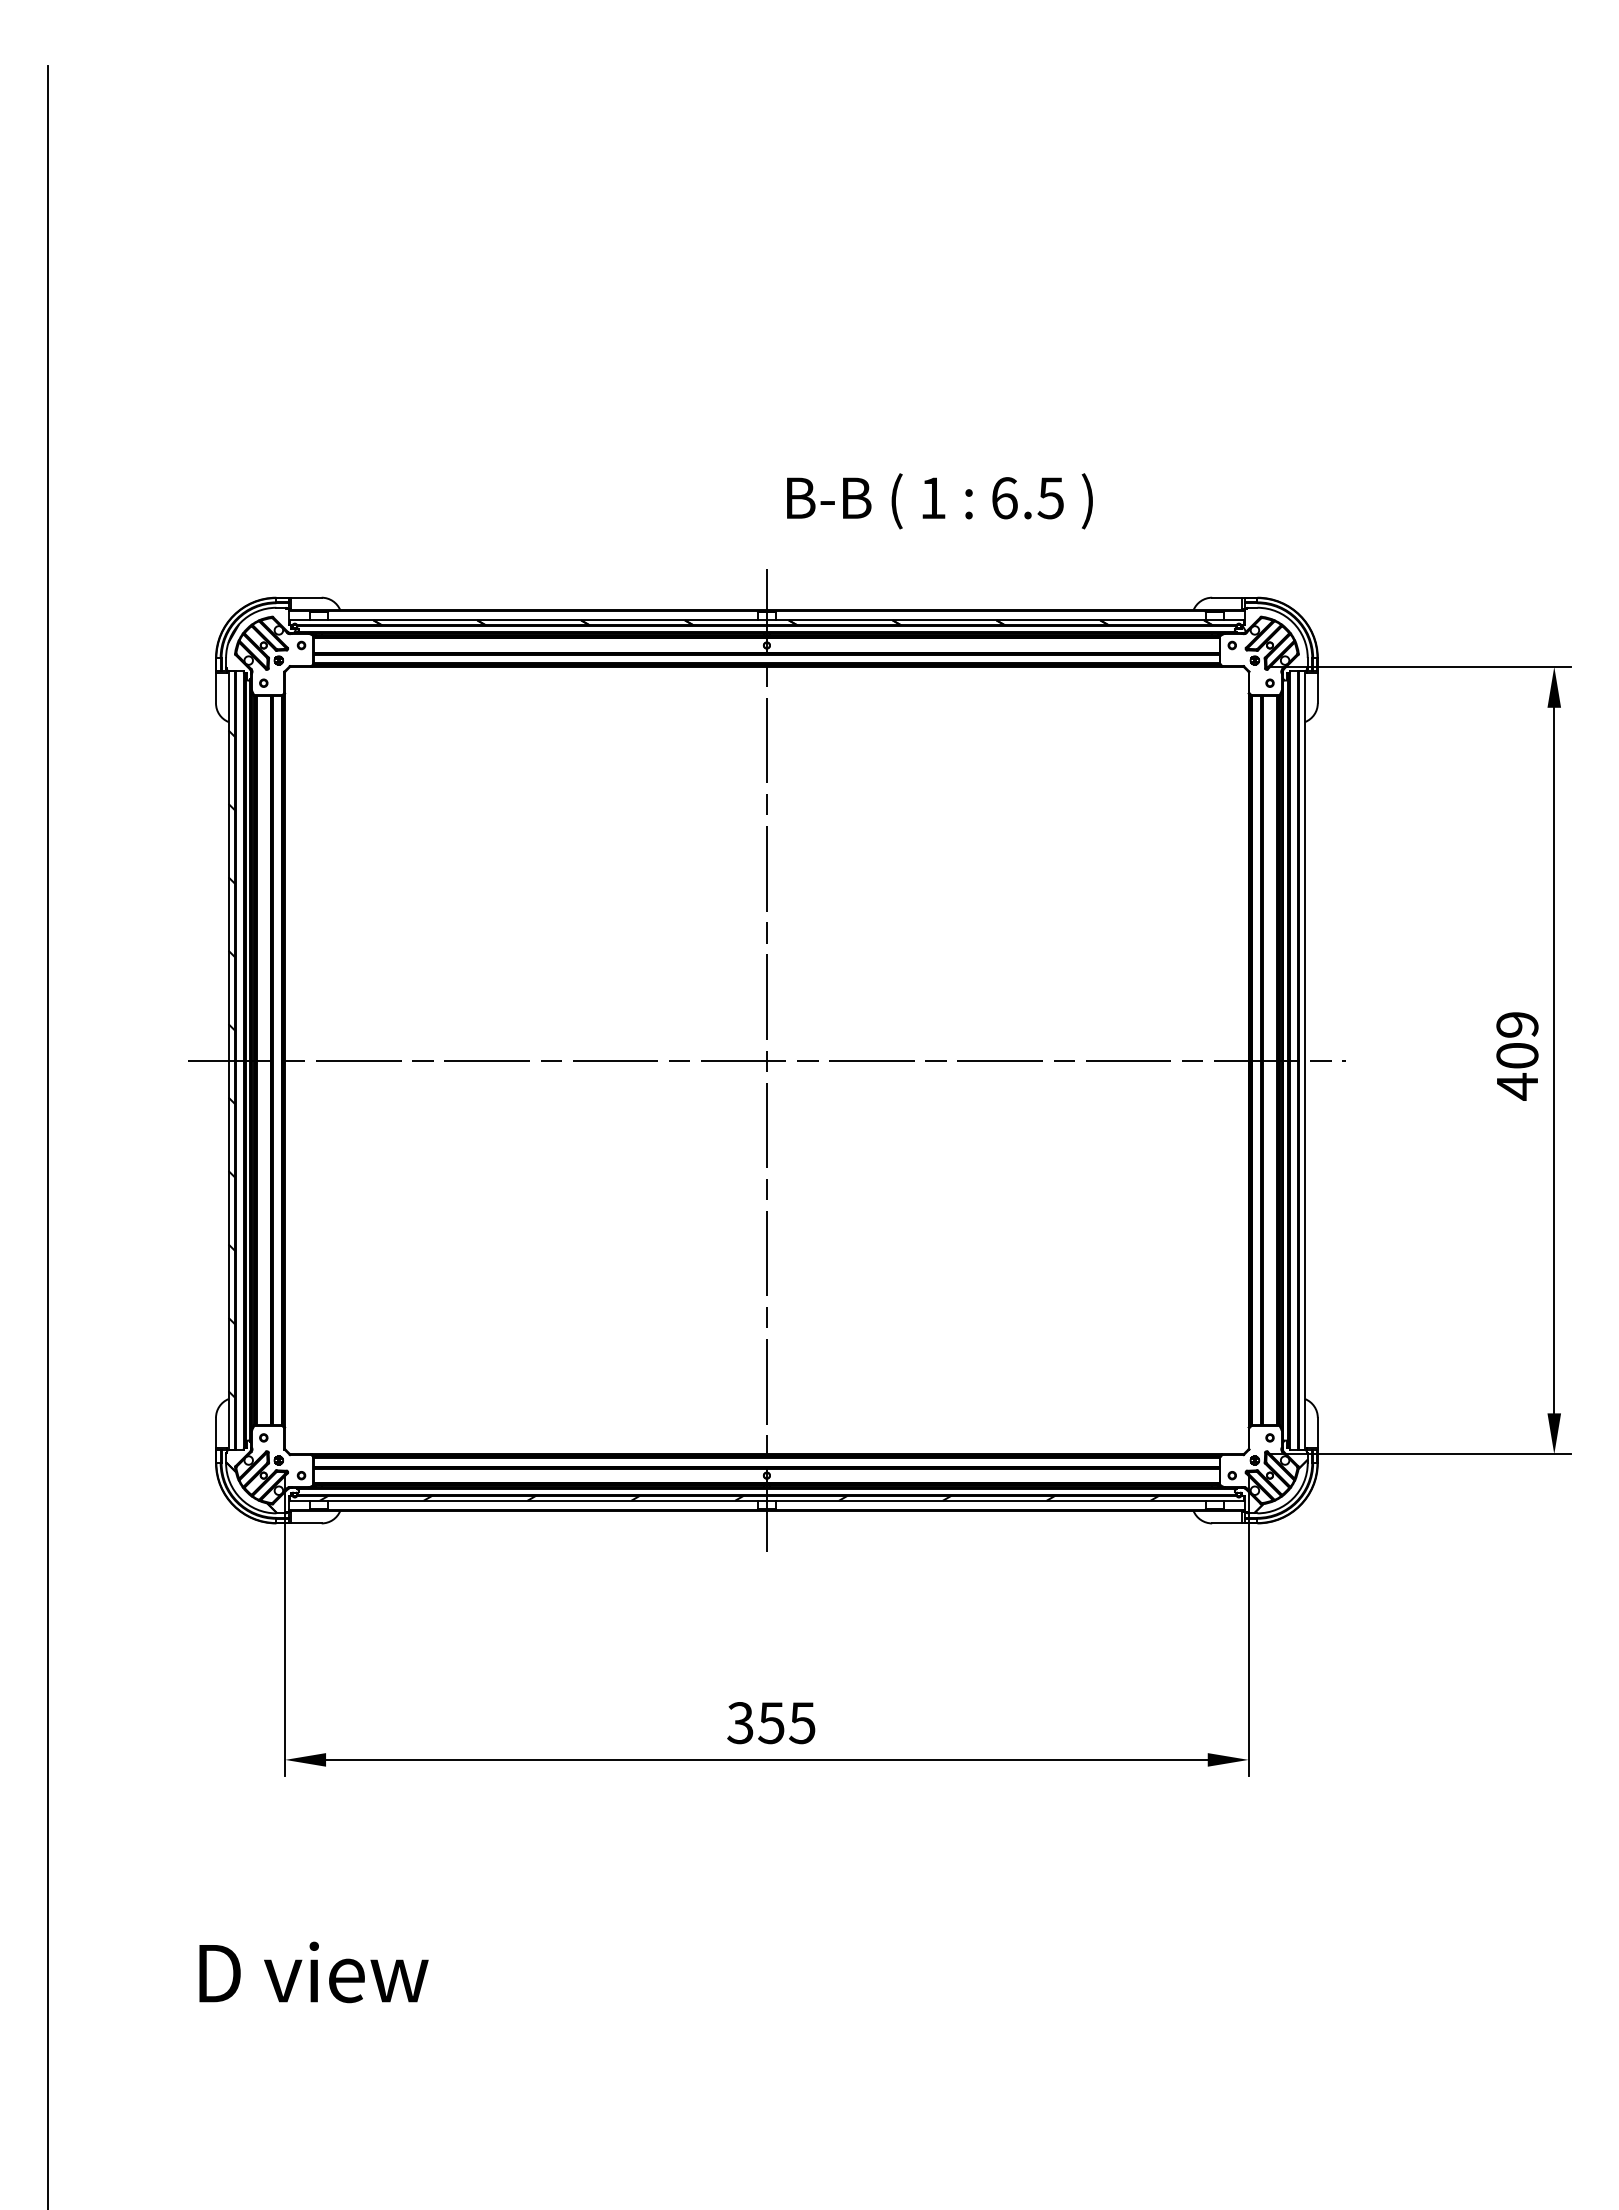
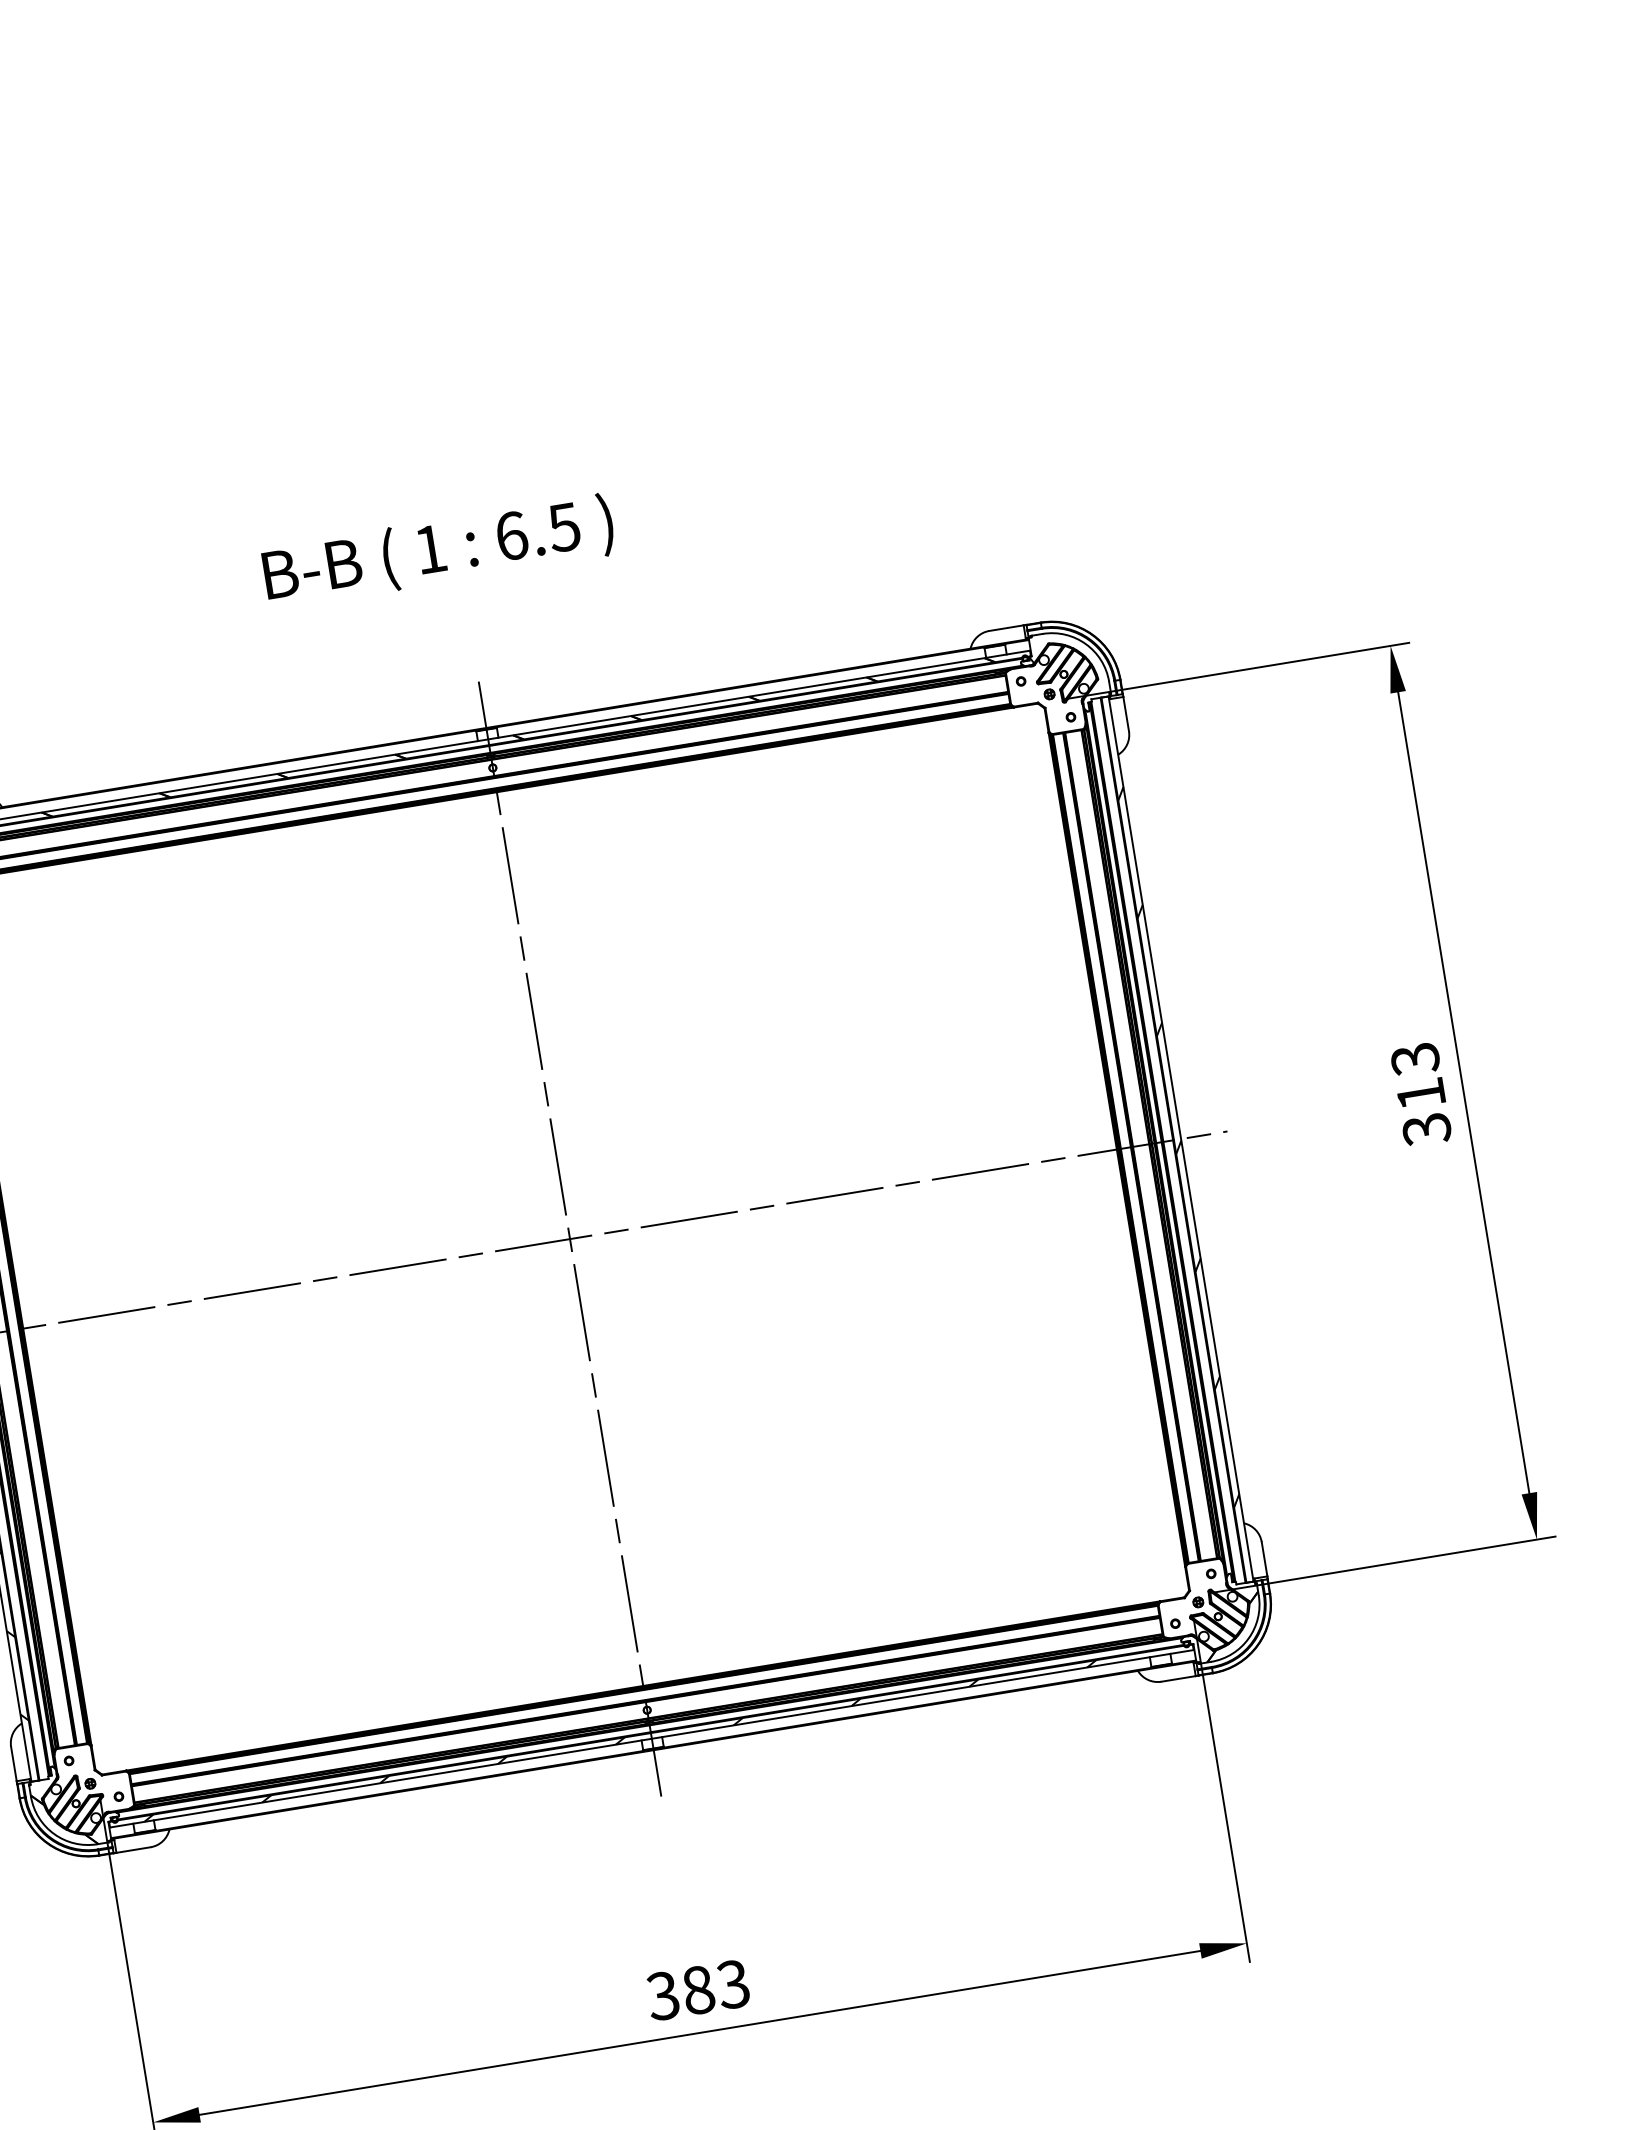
text: (939, 501) -> (438, 551), moved
text: (1517, 1056) -> (1421, 1094), 409 -> 313
hatch: (1301, 1067) -> (1178, 1147), added
text: (786, 1723) -> (715, 1987), 355 -> 383

